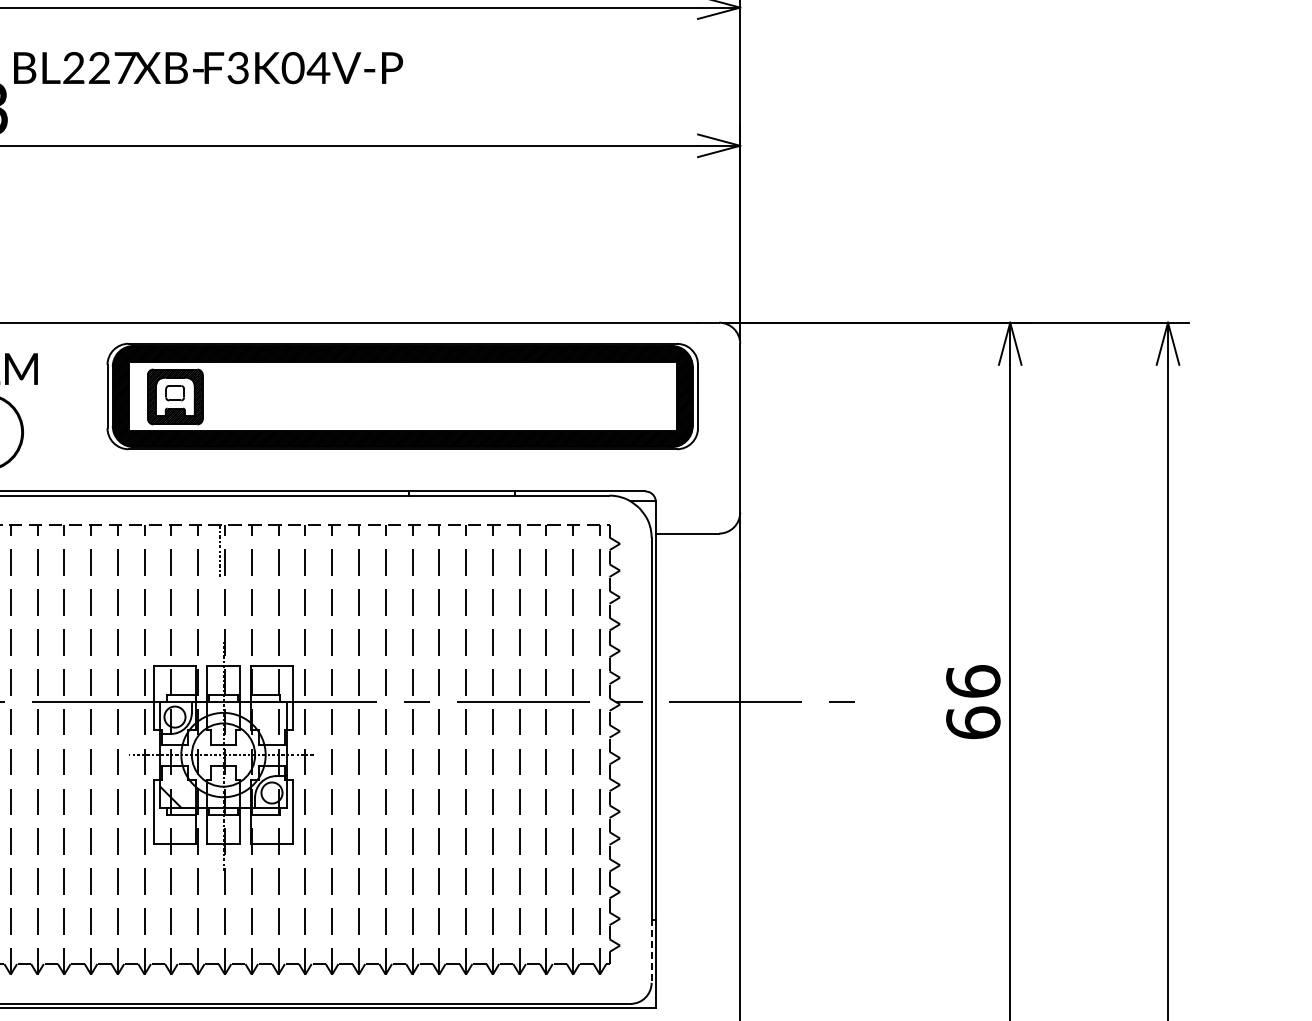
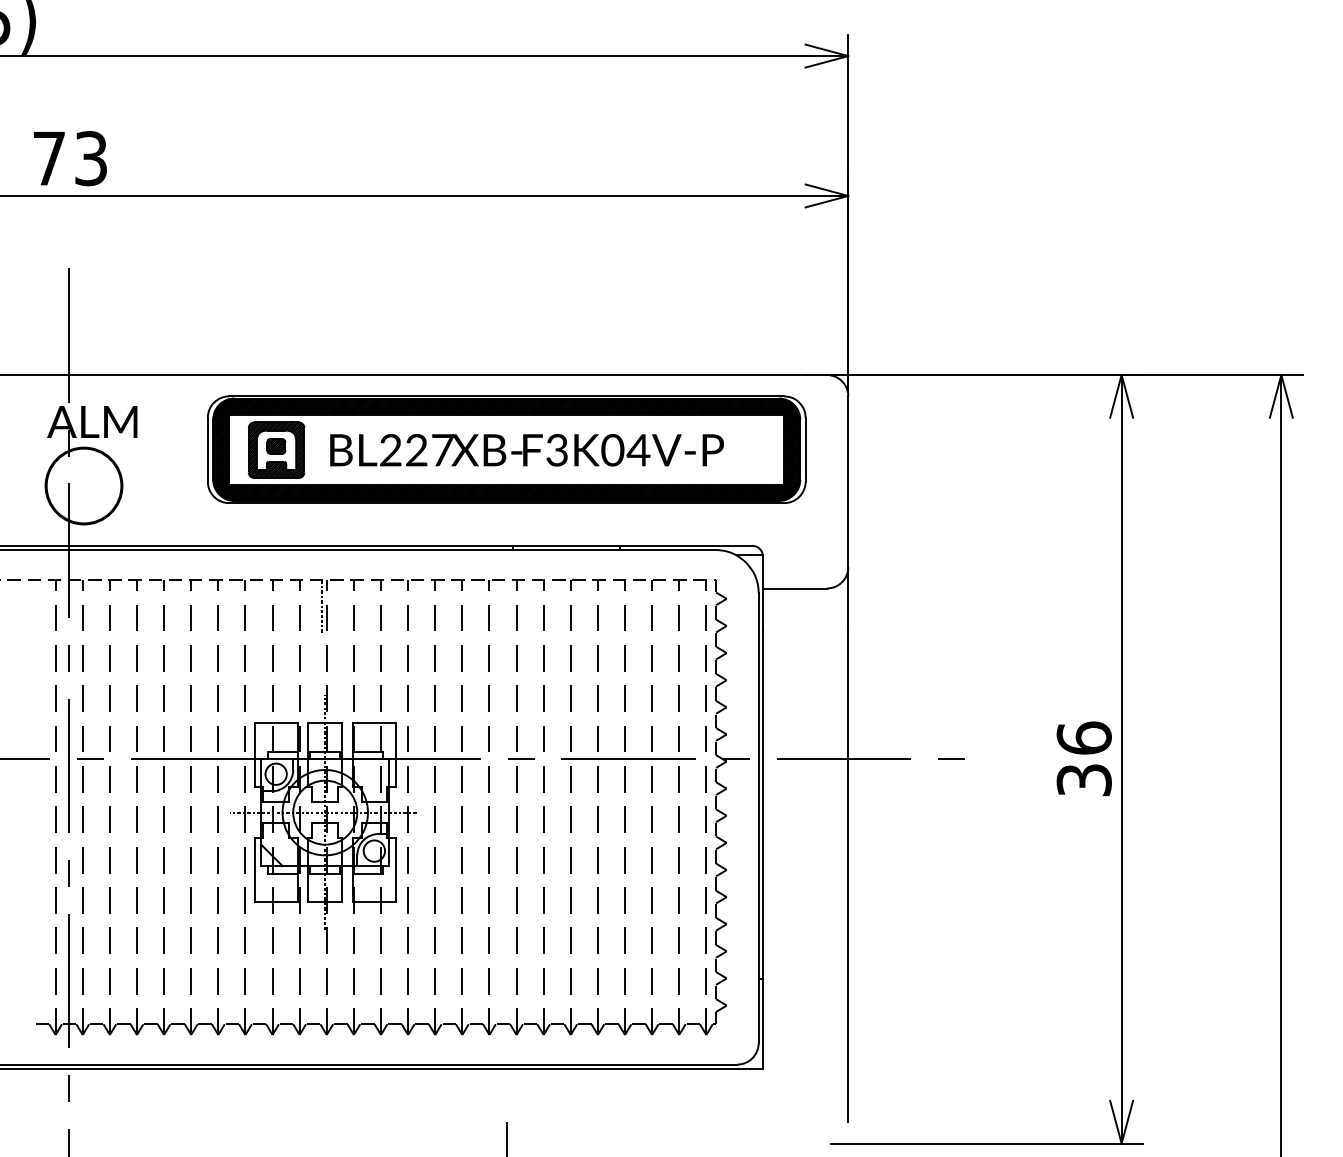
text: (207, 68) -> (526, 450), moved
hatch: (175, 393) -> (276, 446), added
text: (972, 722) -> (1083, 779), 66 -> 36
line: (651, 951) -> (758, 1011), dashed -> solid

